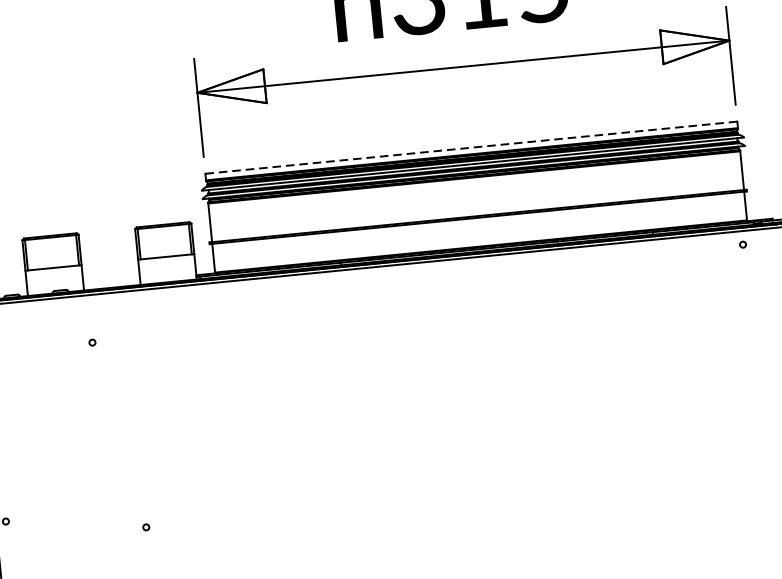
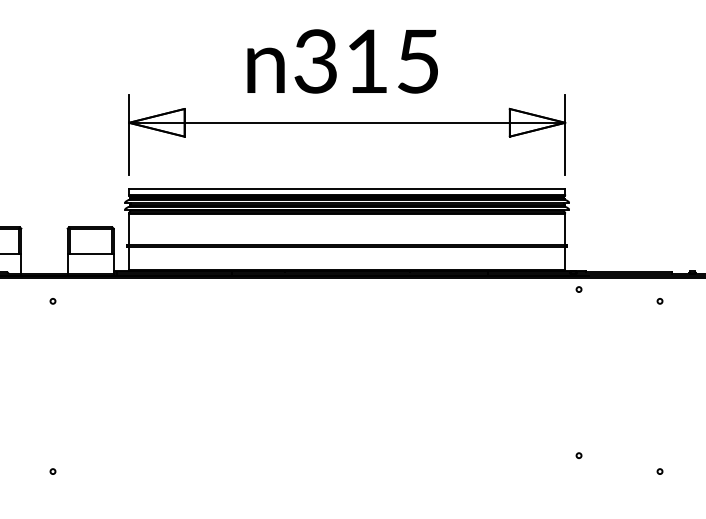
line: (471, 148) -> (347, 189), dashed -> solid
circle: (742, 244) -> (578, 289), moved
circle: (91, 342) -> (52, 301), moved

